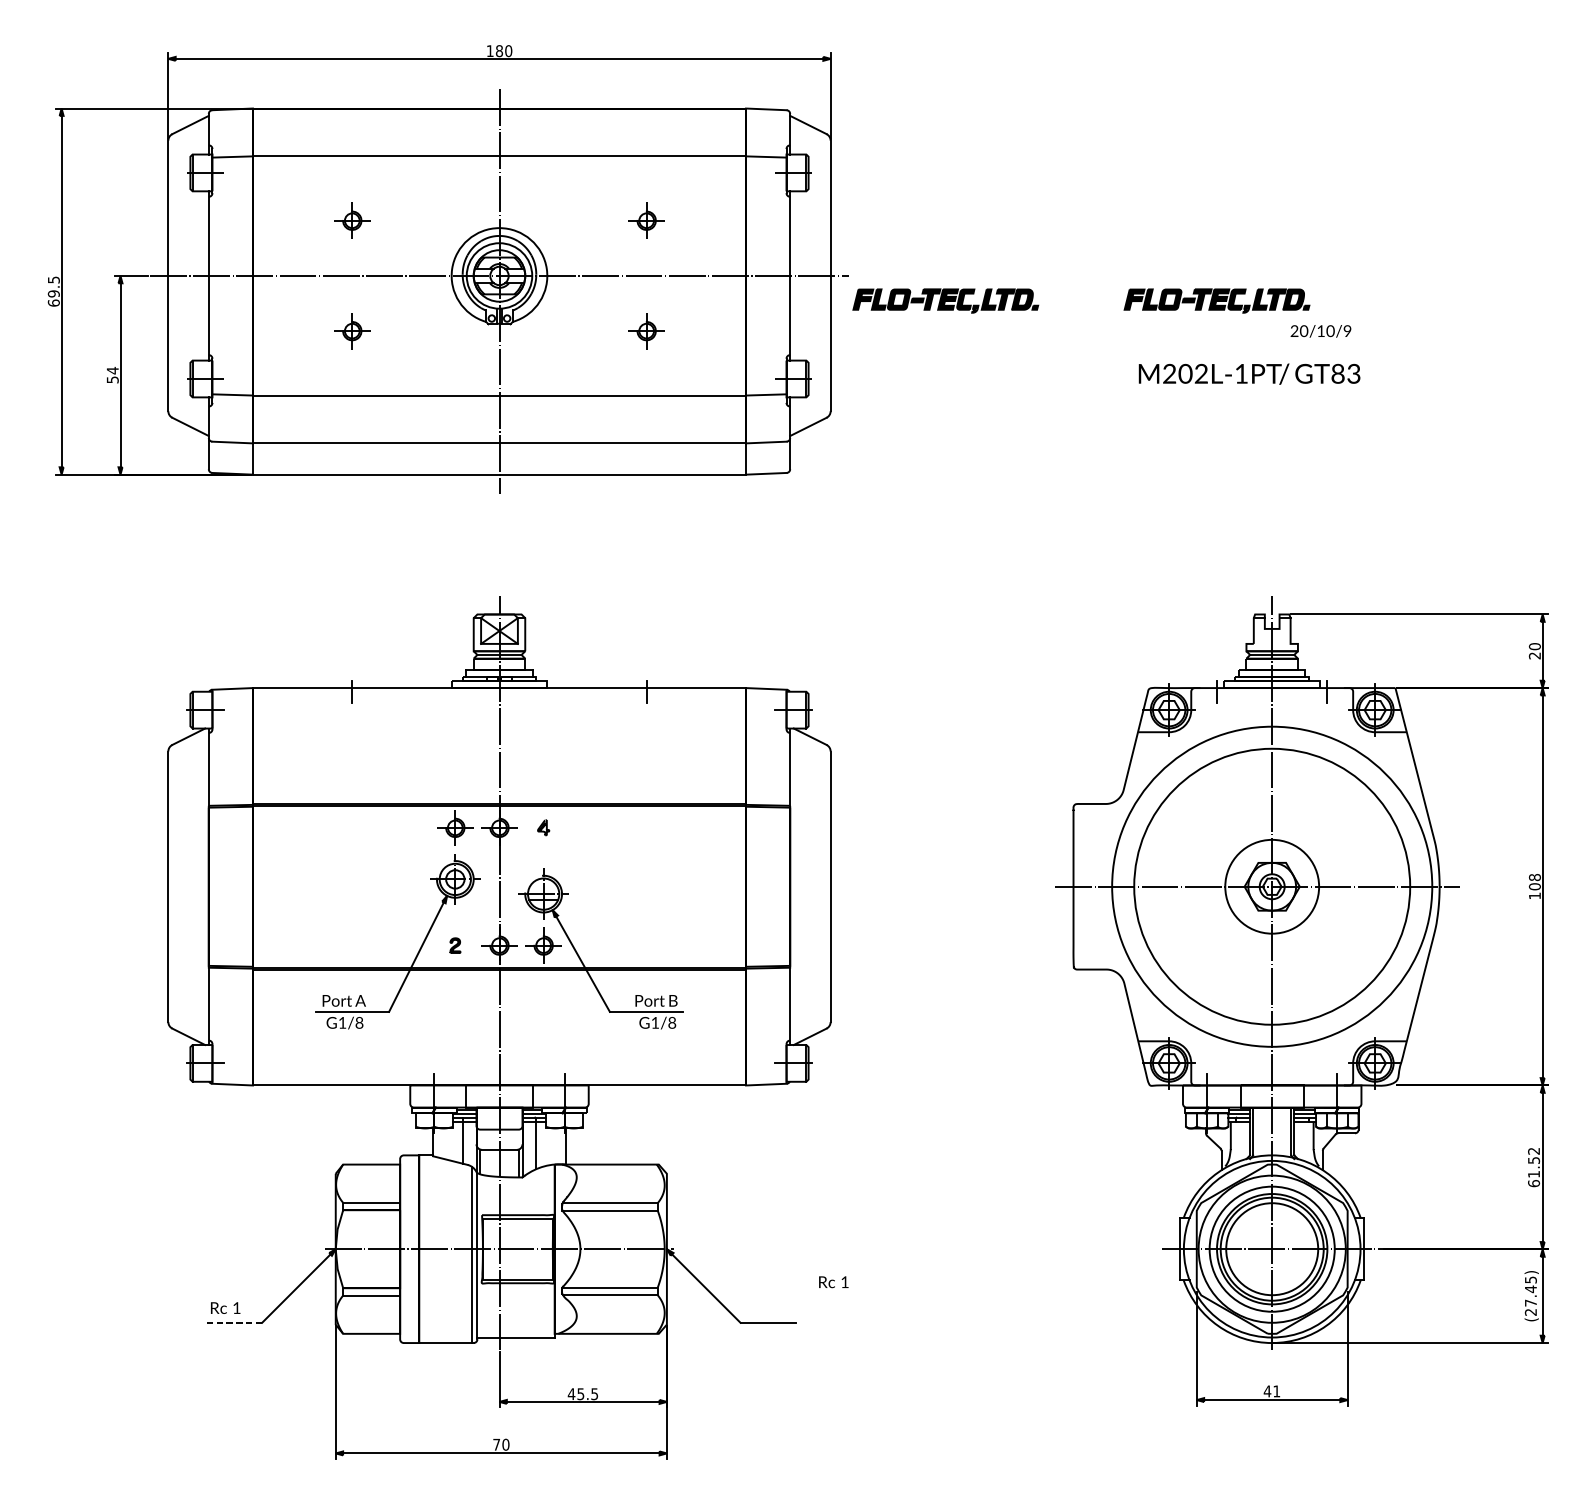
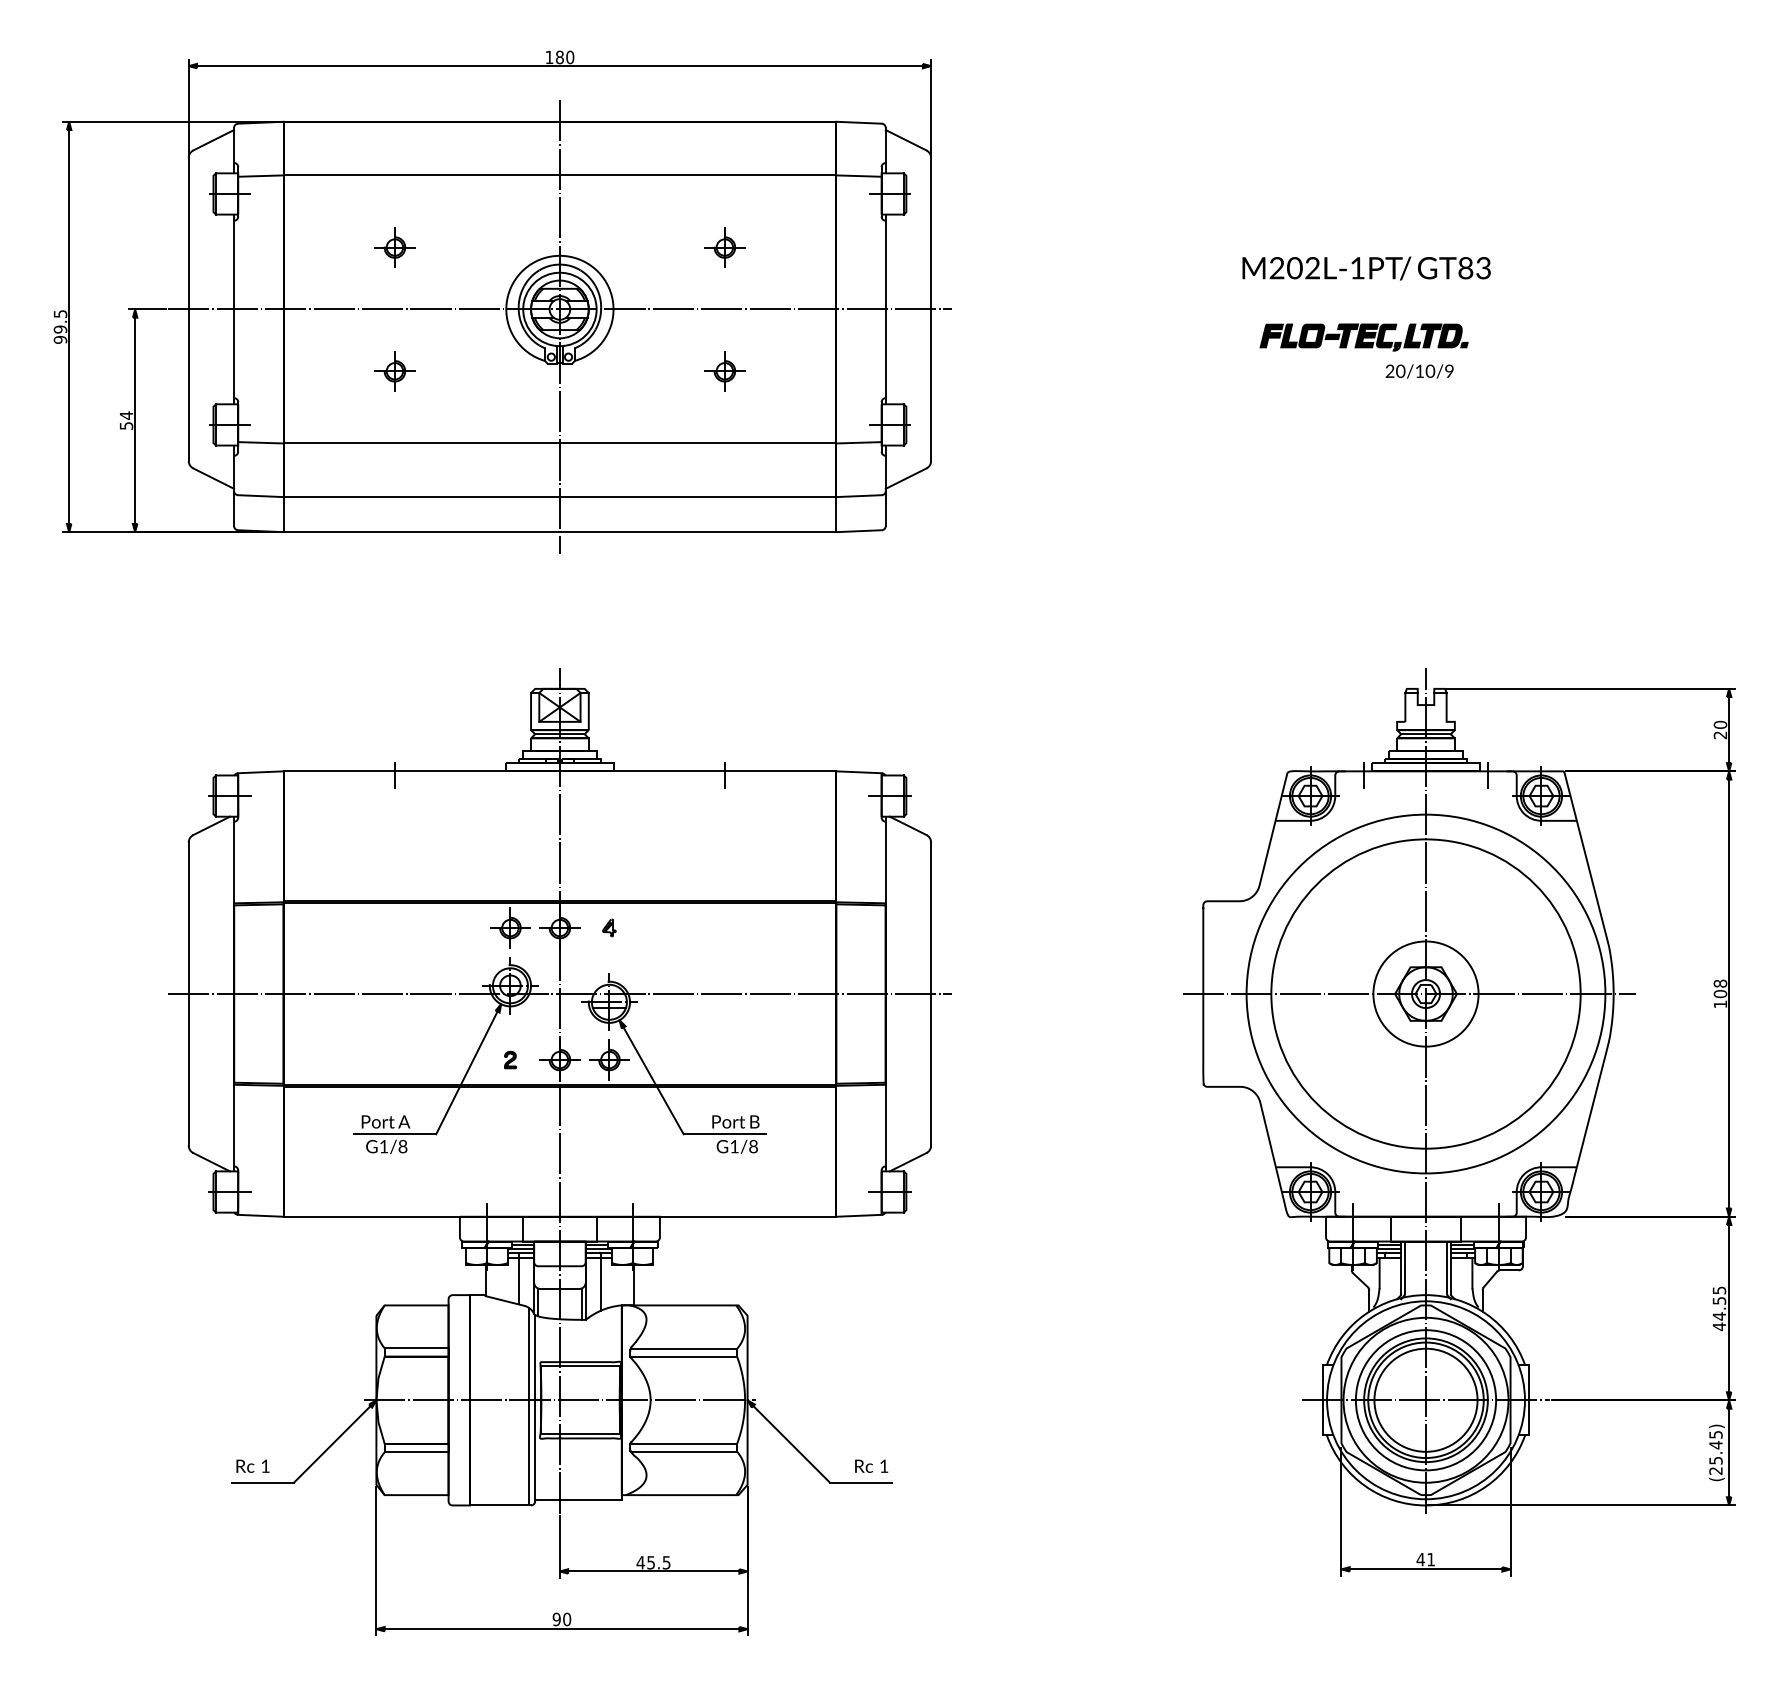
part: (945, 300) -> (1059, 337), removed
text: (53, 302) -> (60, 339), 69.5 -> 99.5
part: (1320, 331) -> (1419, 371), moved
text: (1249, 374) -> (1366, 268), moved
line: (499, 887) -> (559, 994), added
text: (1534, 1167) -> (1719, 1308), 61.52 -> 44.55
text: (833, 1281) -> (871, 1465), moved
text: (1530, 1302) -> (1715, 1460), (27.45) -> (25.45)
line: (235, 1322) -> (263, 1482), dashed -> solid
text: (496, 1444) -> (556, 1619), 70 -> 90

